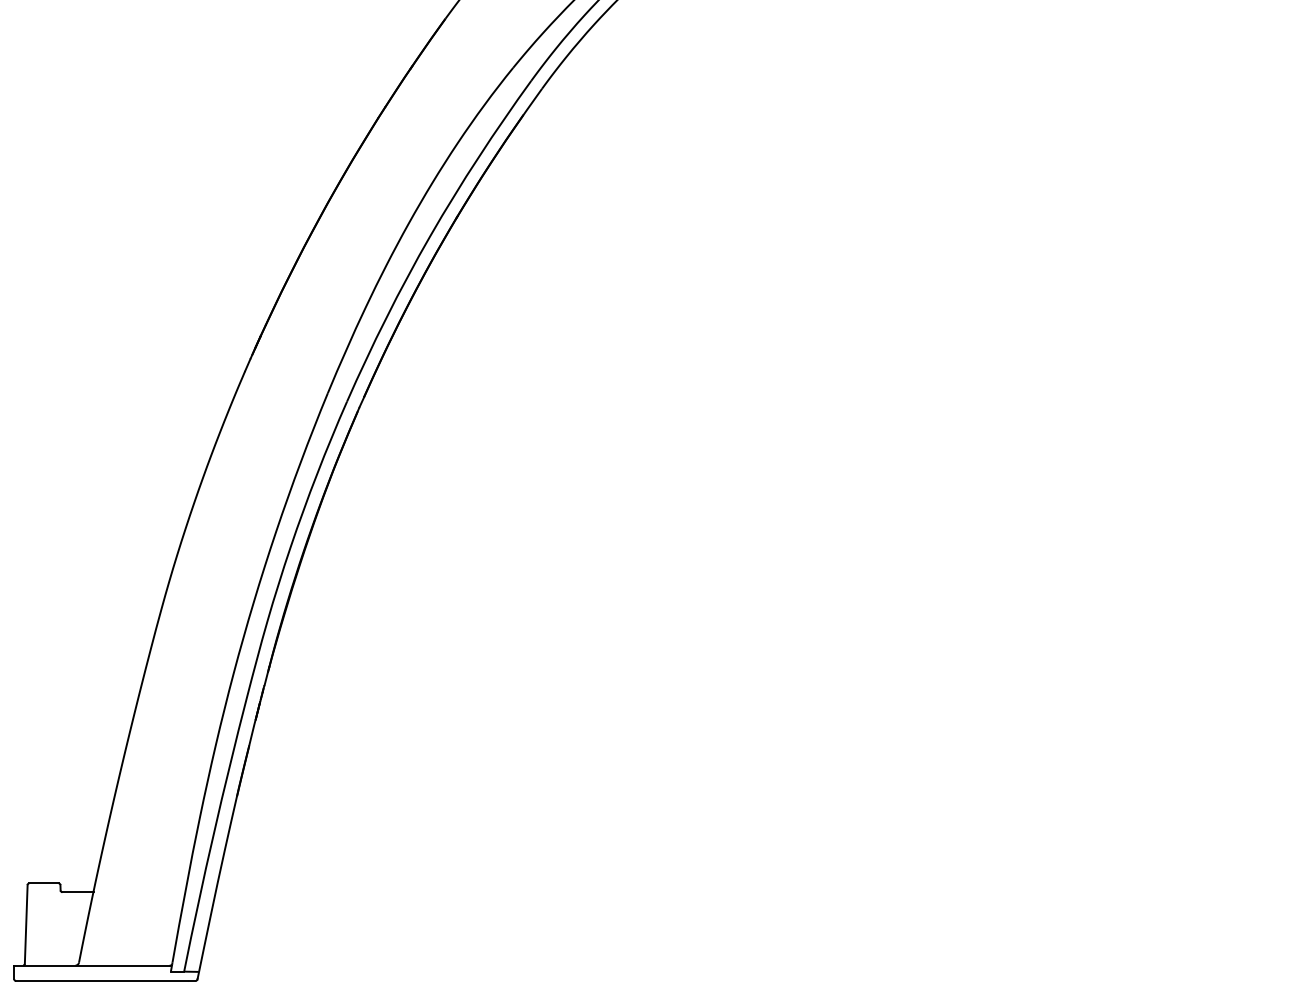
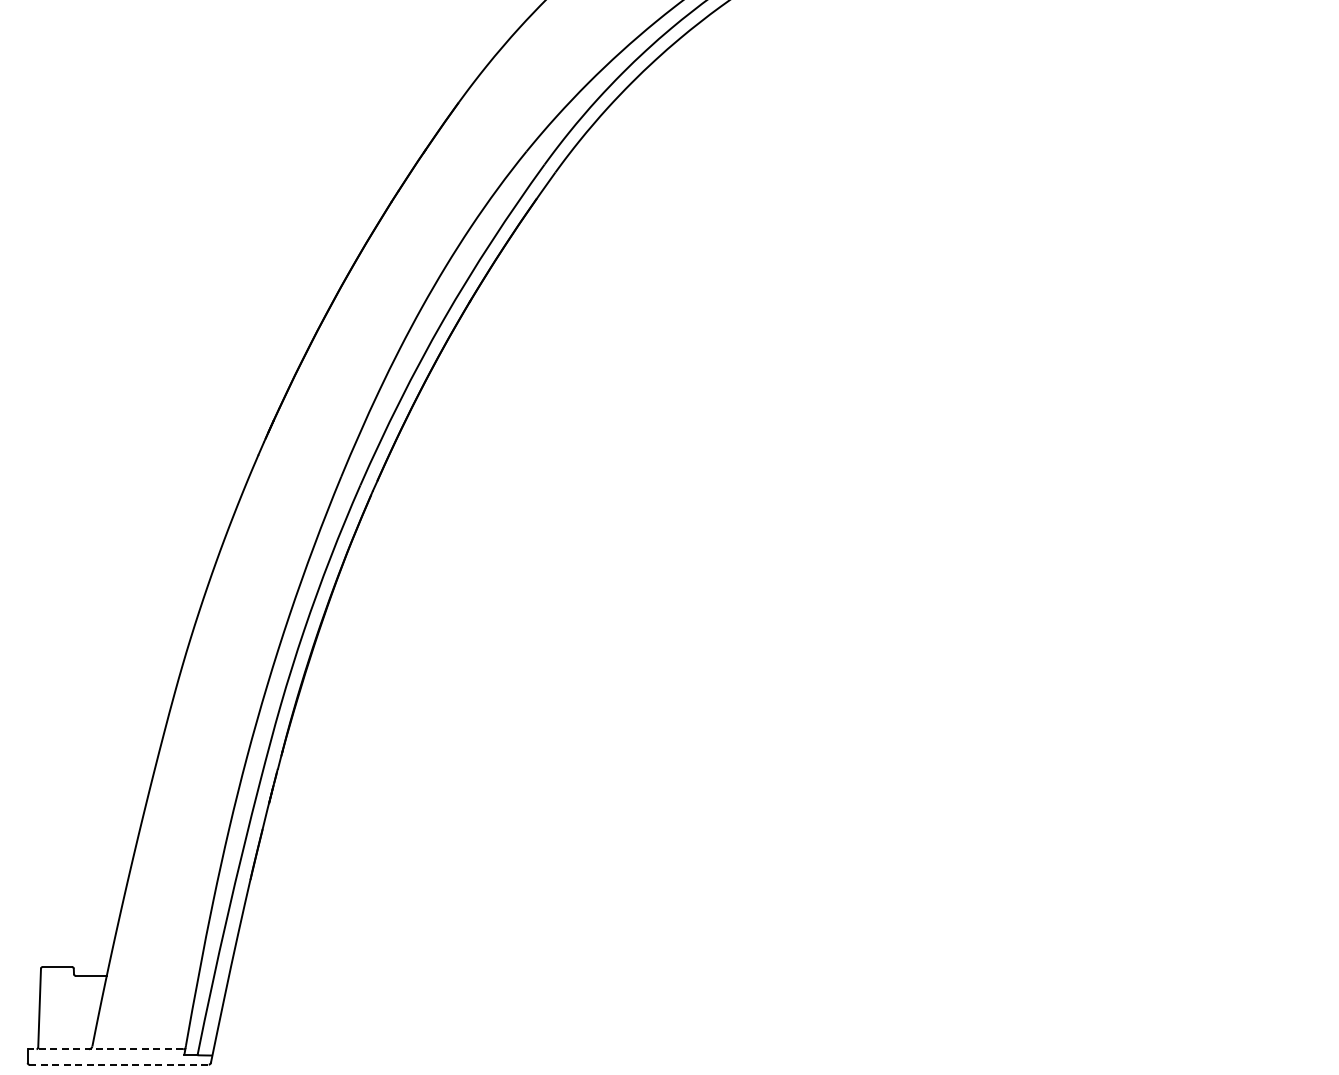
line: (92, 965) -> (105, 1049), solid -> dashed
line: (106, 980) -> (119, 1064), solid -> dashed

